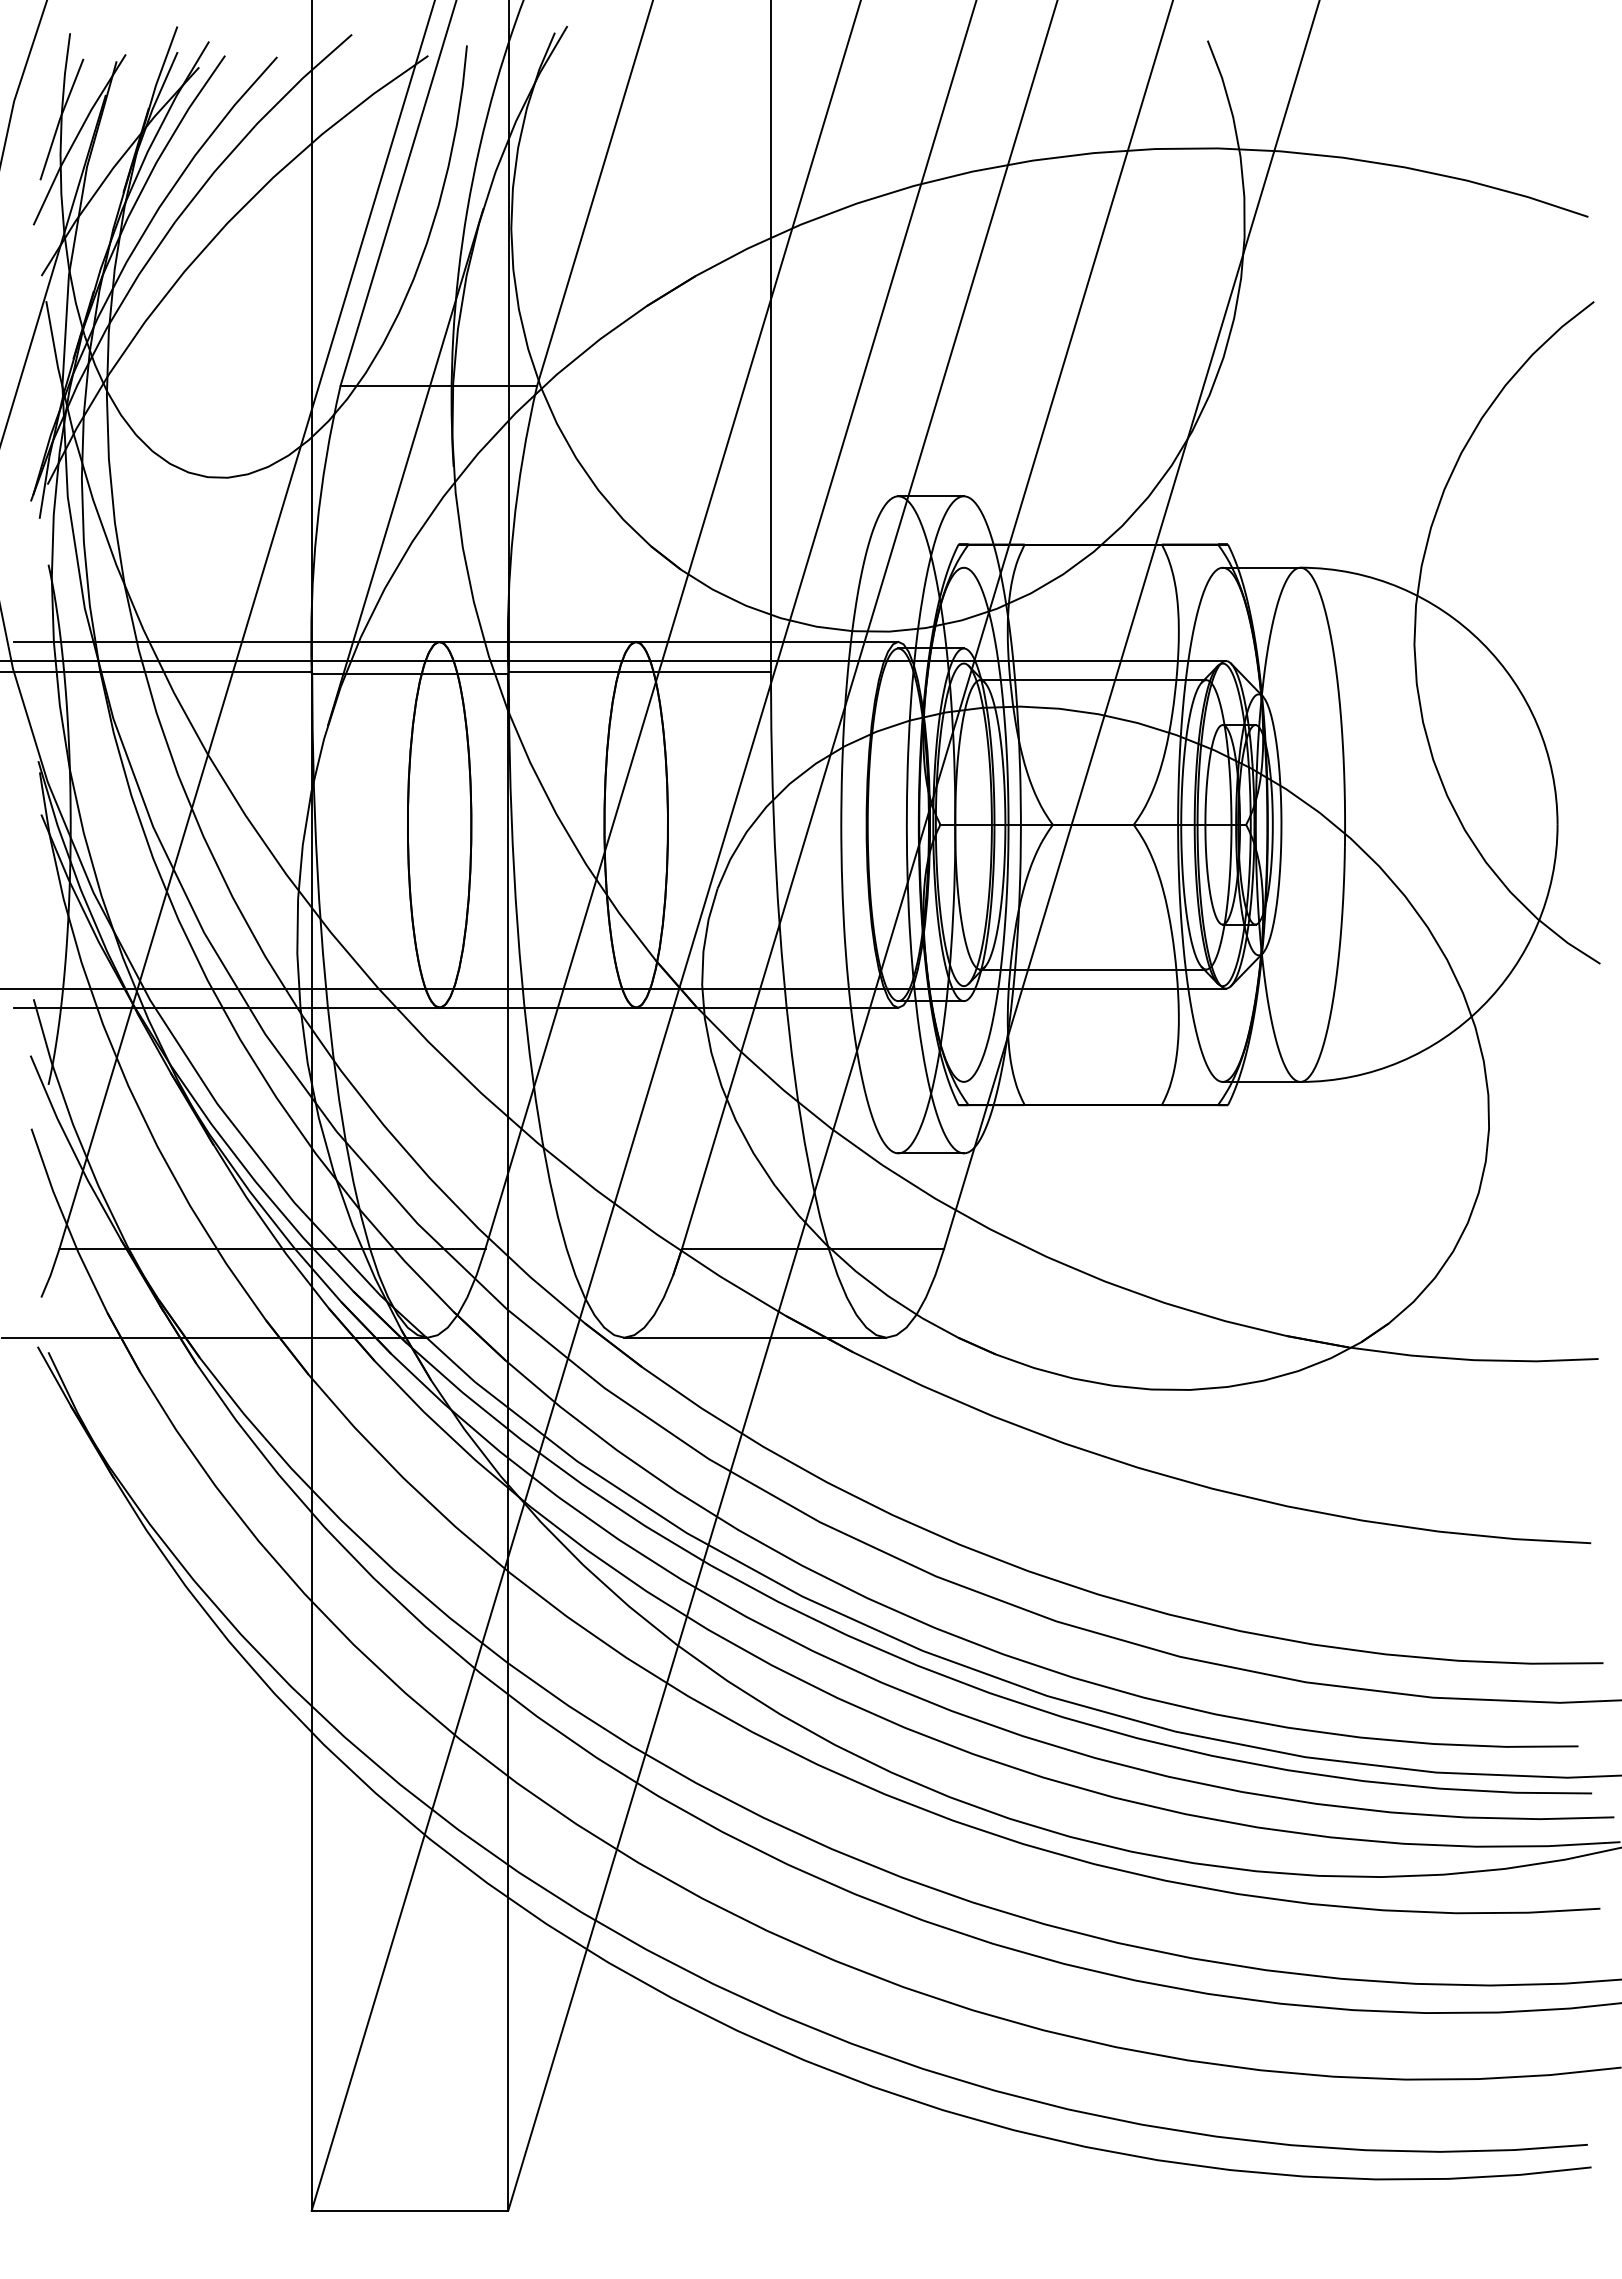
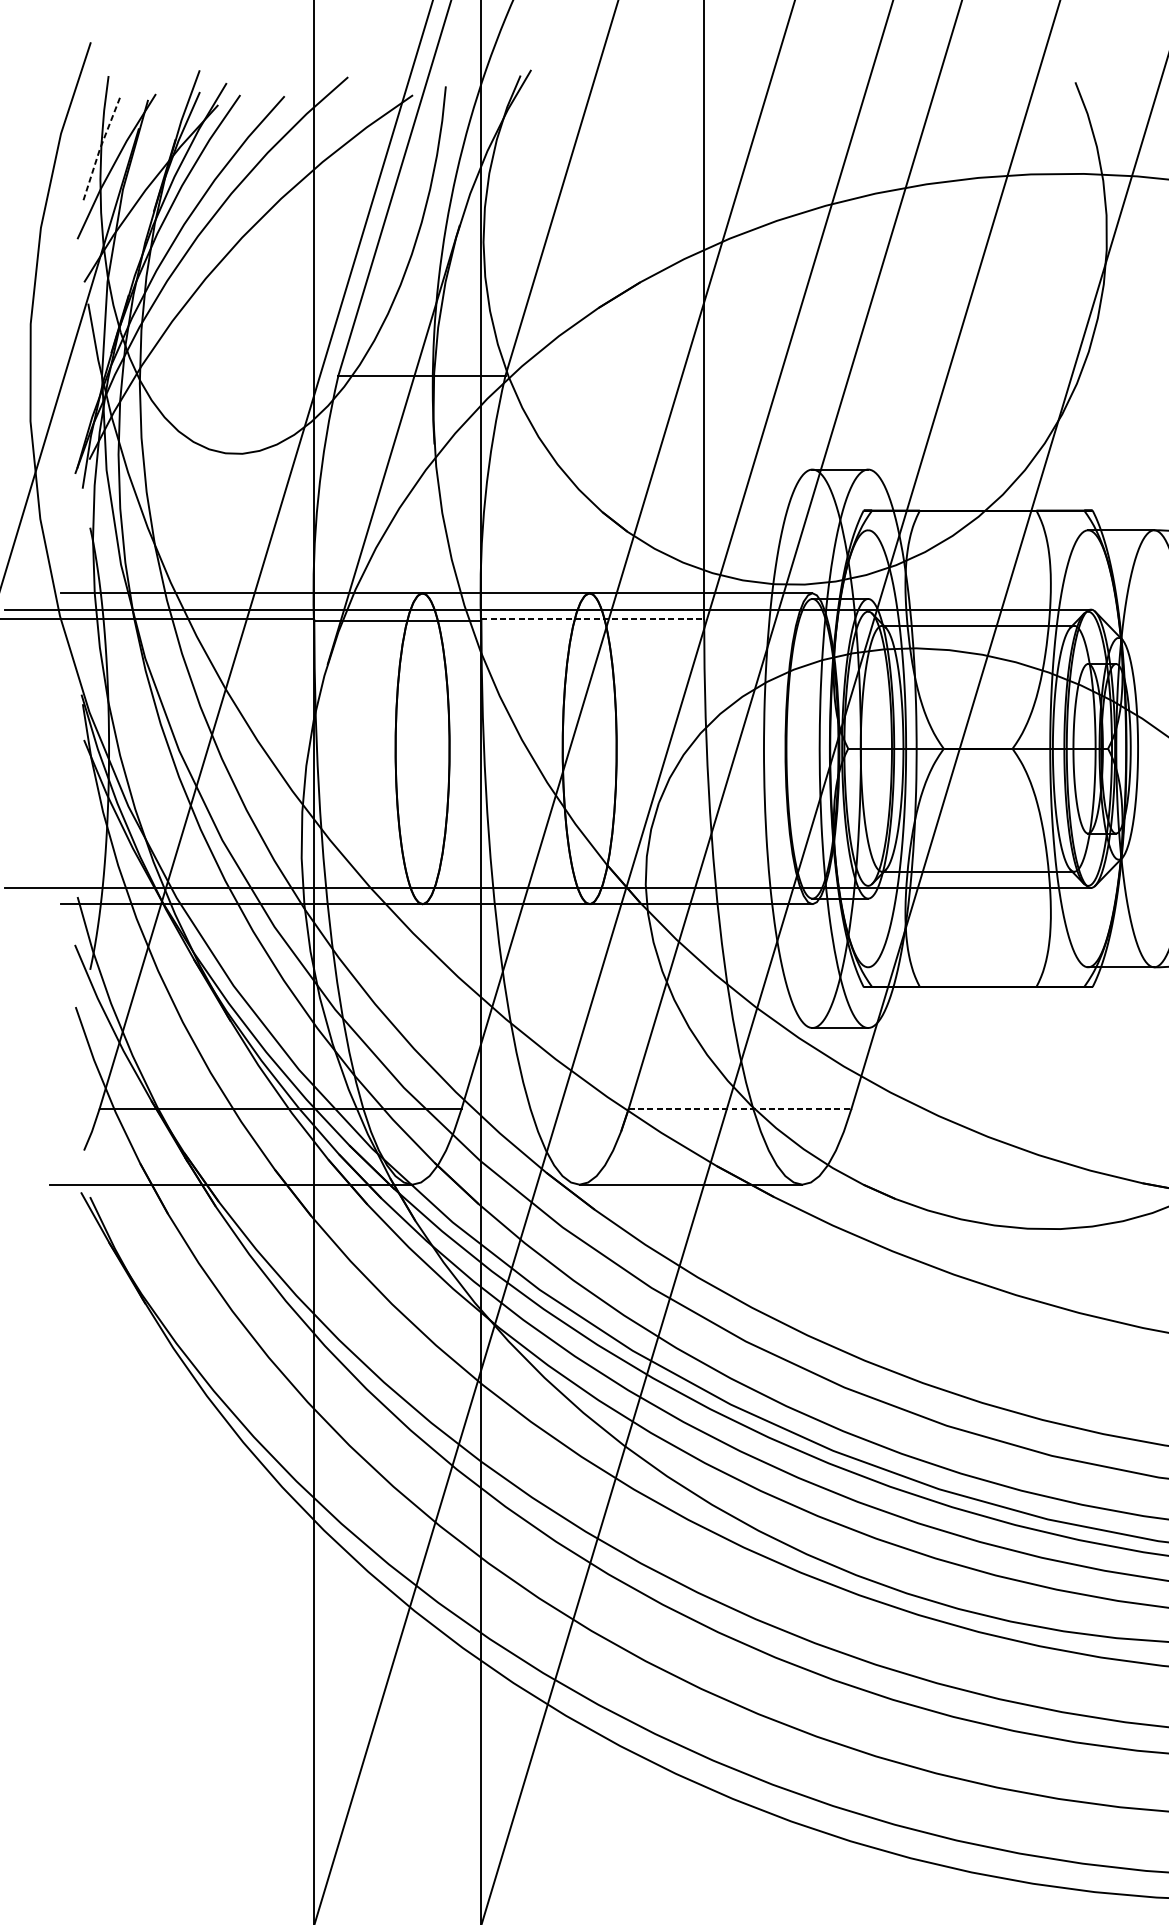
line: (60, 118) -> (100, 148), solid -> dashed
line: (640, 672) -> (593, 619), solid -> dashed
line: (813, 1248) -> (740, 1108), solid -> dashed

